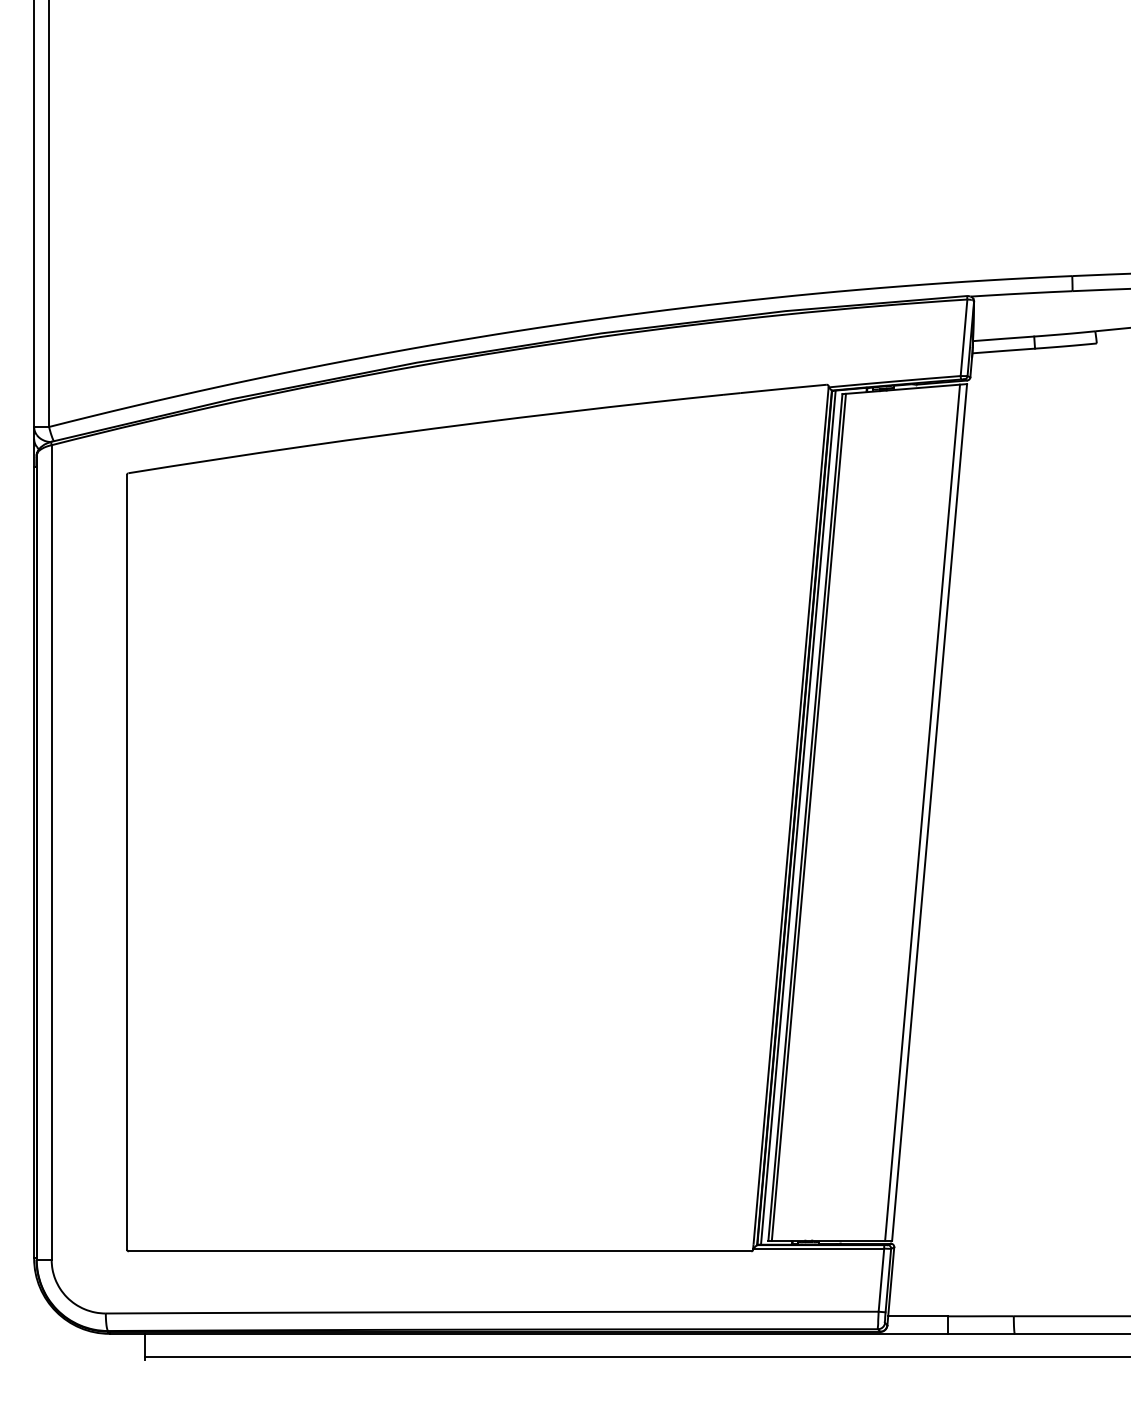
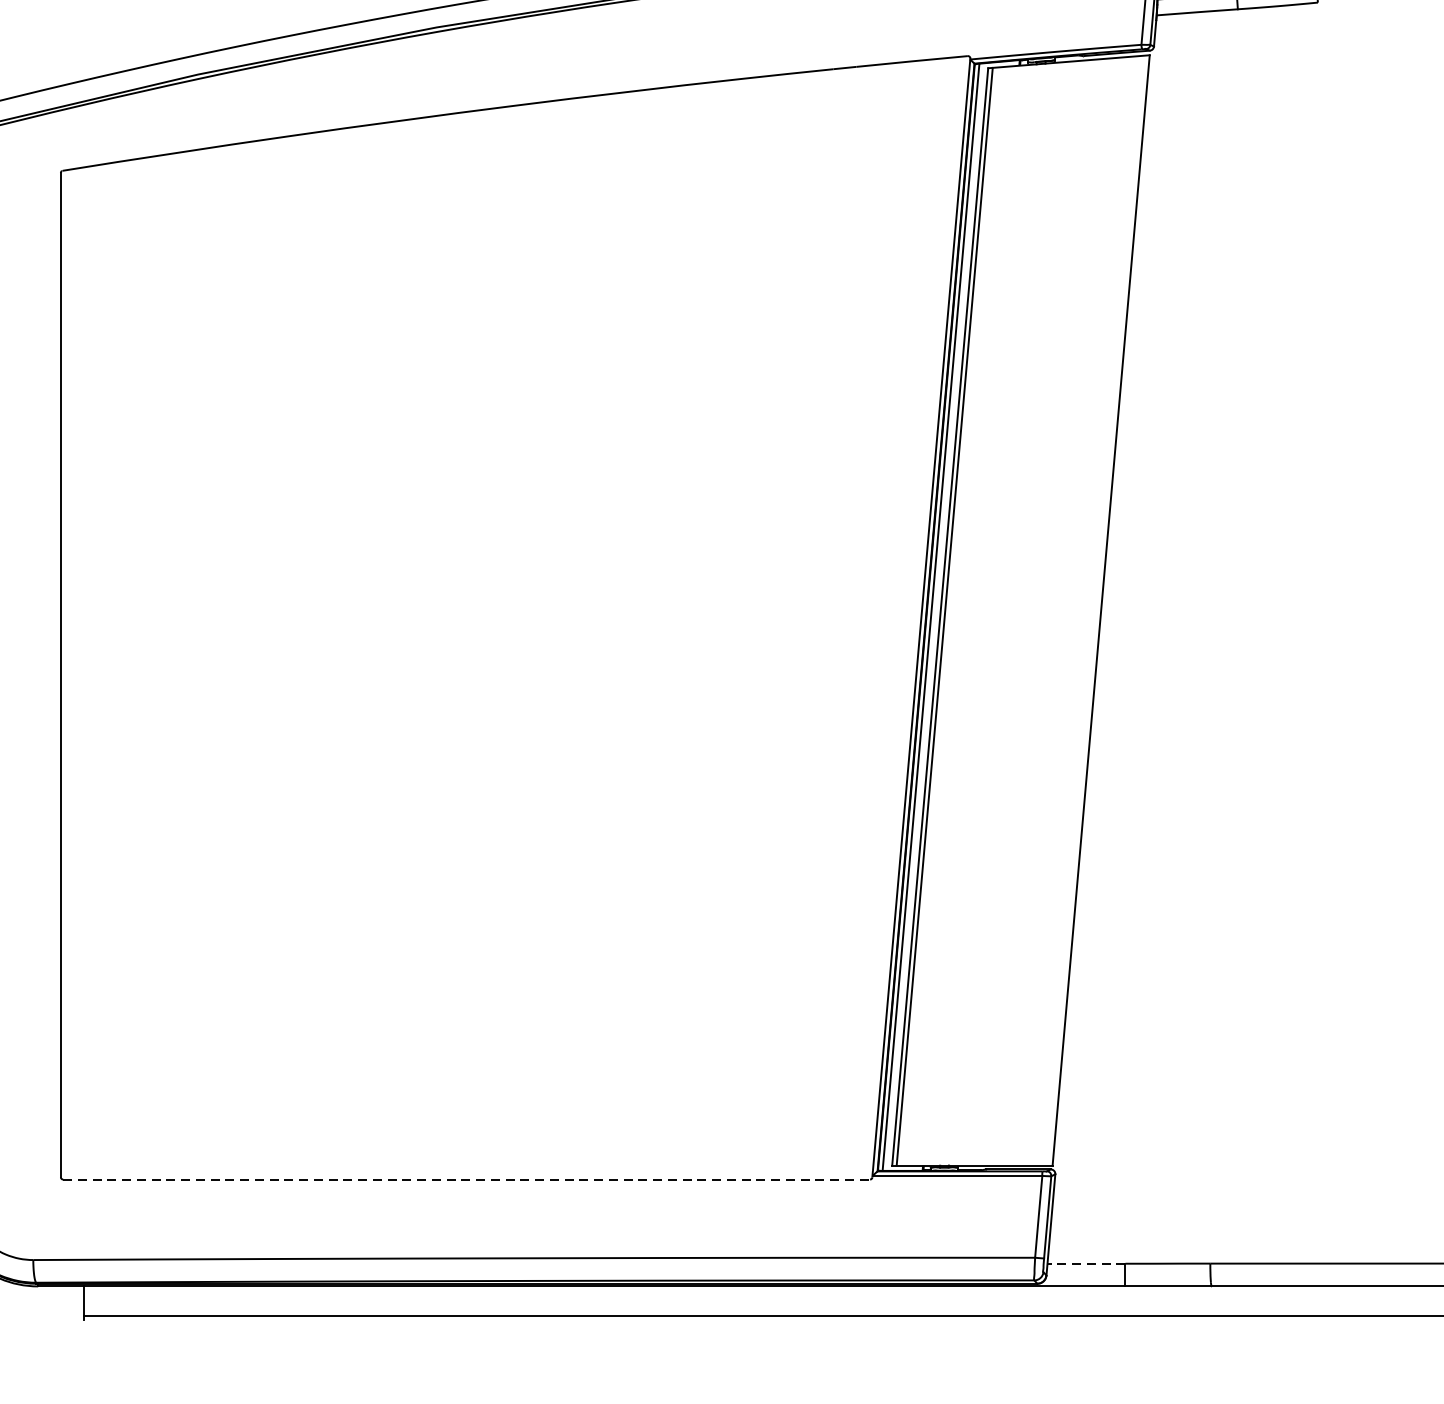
line: (922, 812) -> (1091, 610), removed
line: (440, 1251) -> (467, 1179), solid -> dashed
line: (917, 1316) -> (1085, 1263), solid -> dashed

